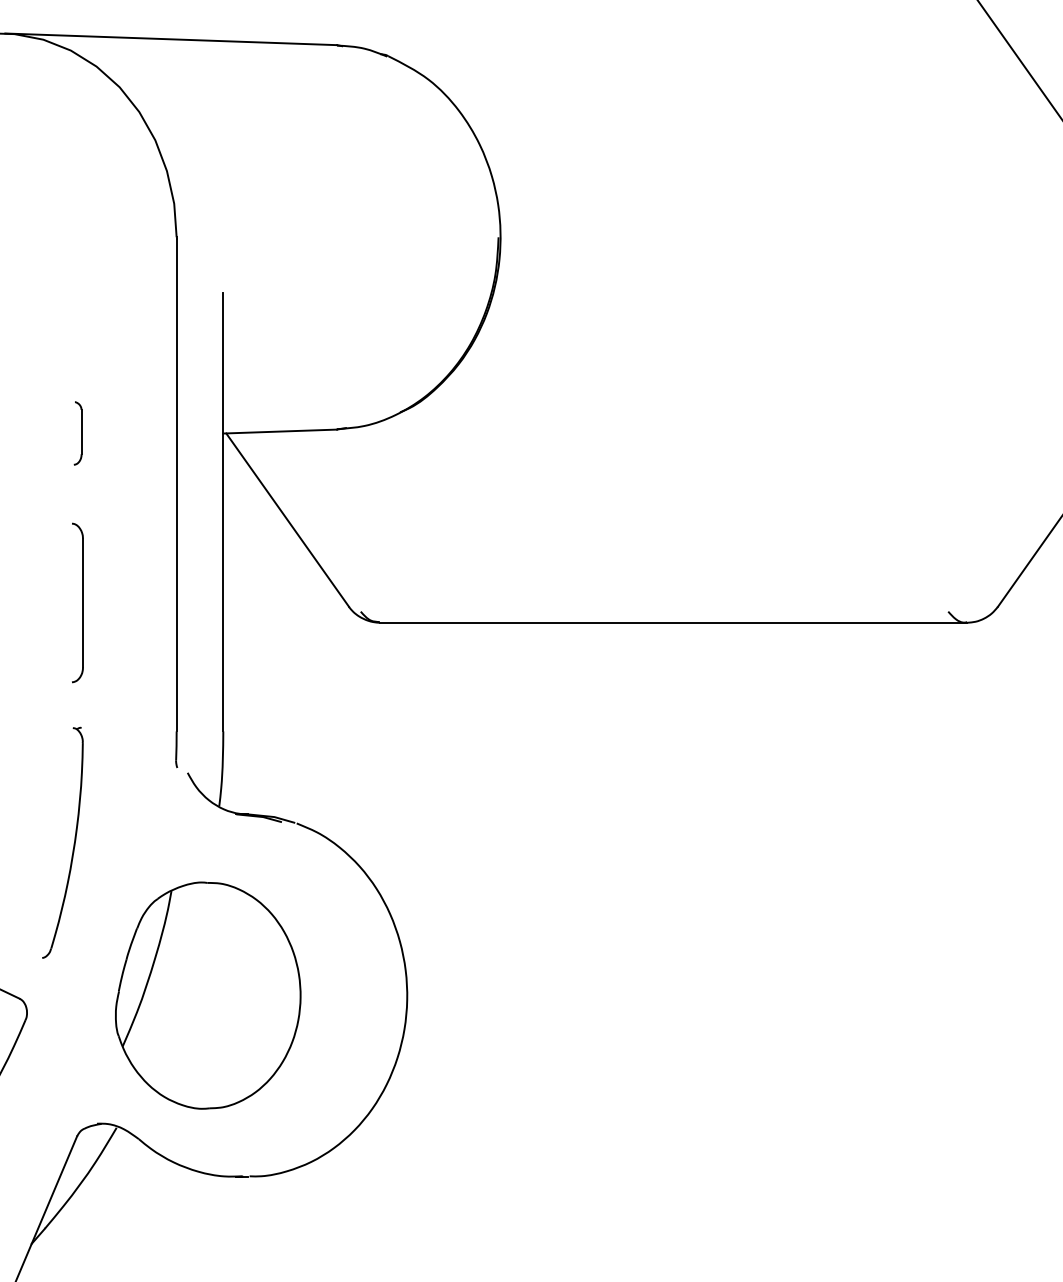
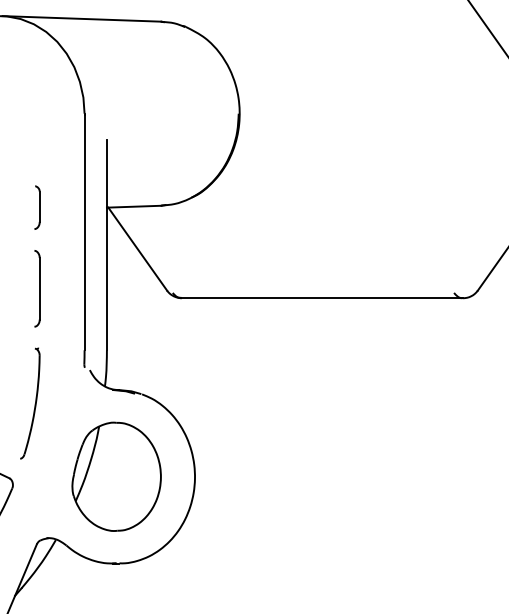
part: (78, 433) -> (37, 207), size x1.43
part: (207, 994) -> (116, 476), moved

